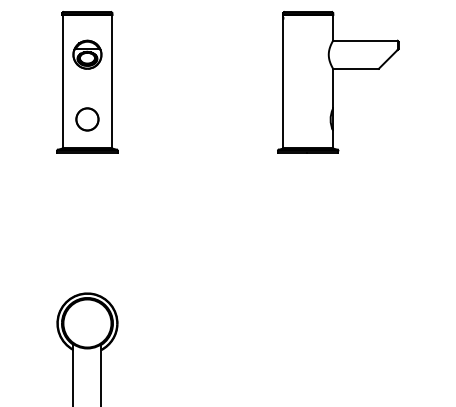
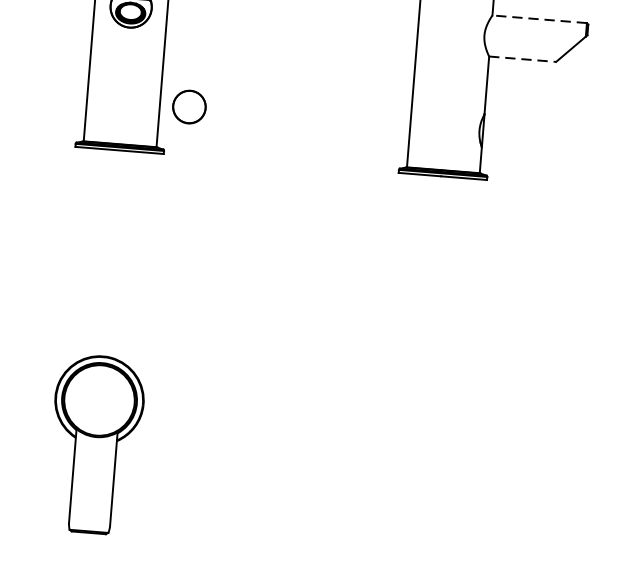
line: (364, 40) -> (538, 18), solid -> dashed
line: (355, 68) -> (521, 58), solid -> dashed
circle: (87, 119) -> (189, 107), moved

